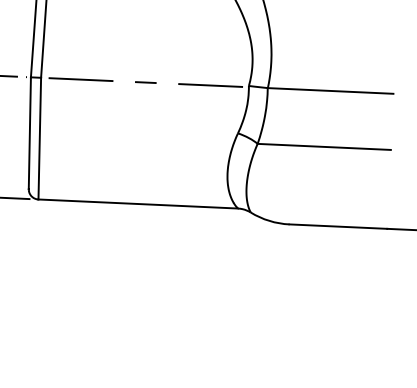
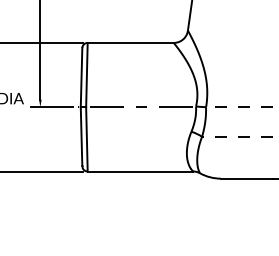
line: (329, 91) -> (238, 107), solid -> dashed
line: (322, 146) -> (236, 136), solid -> dashed

